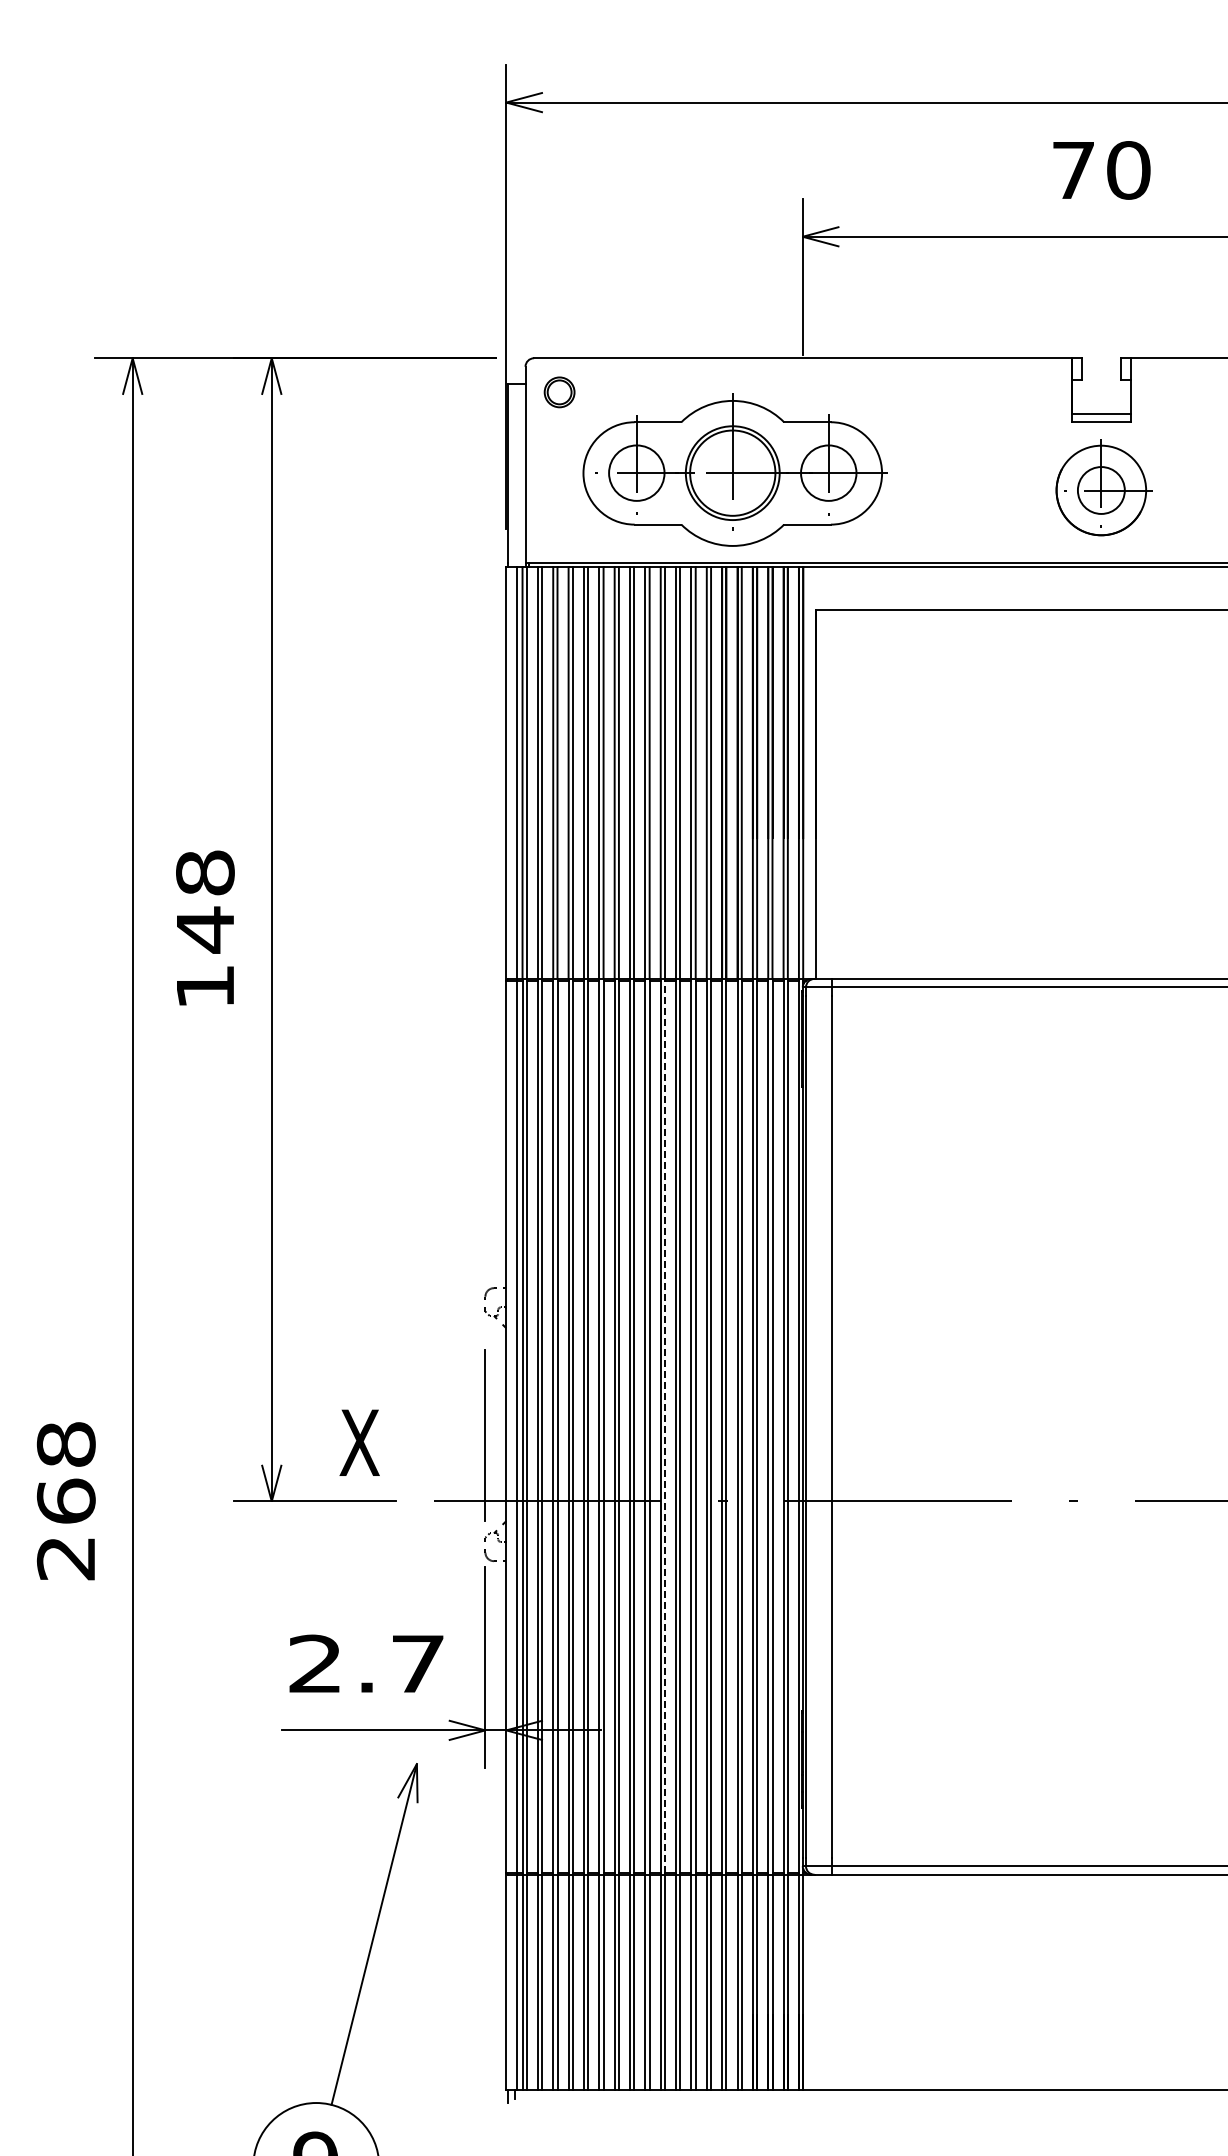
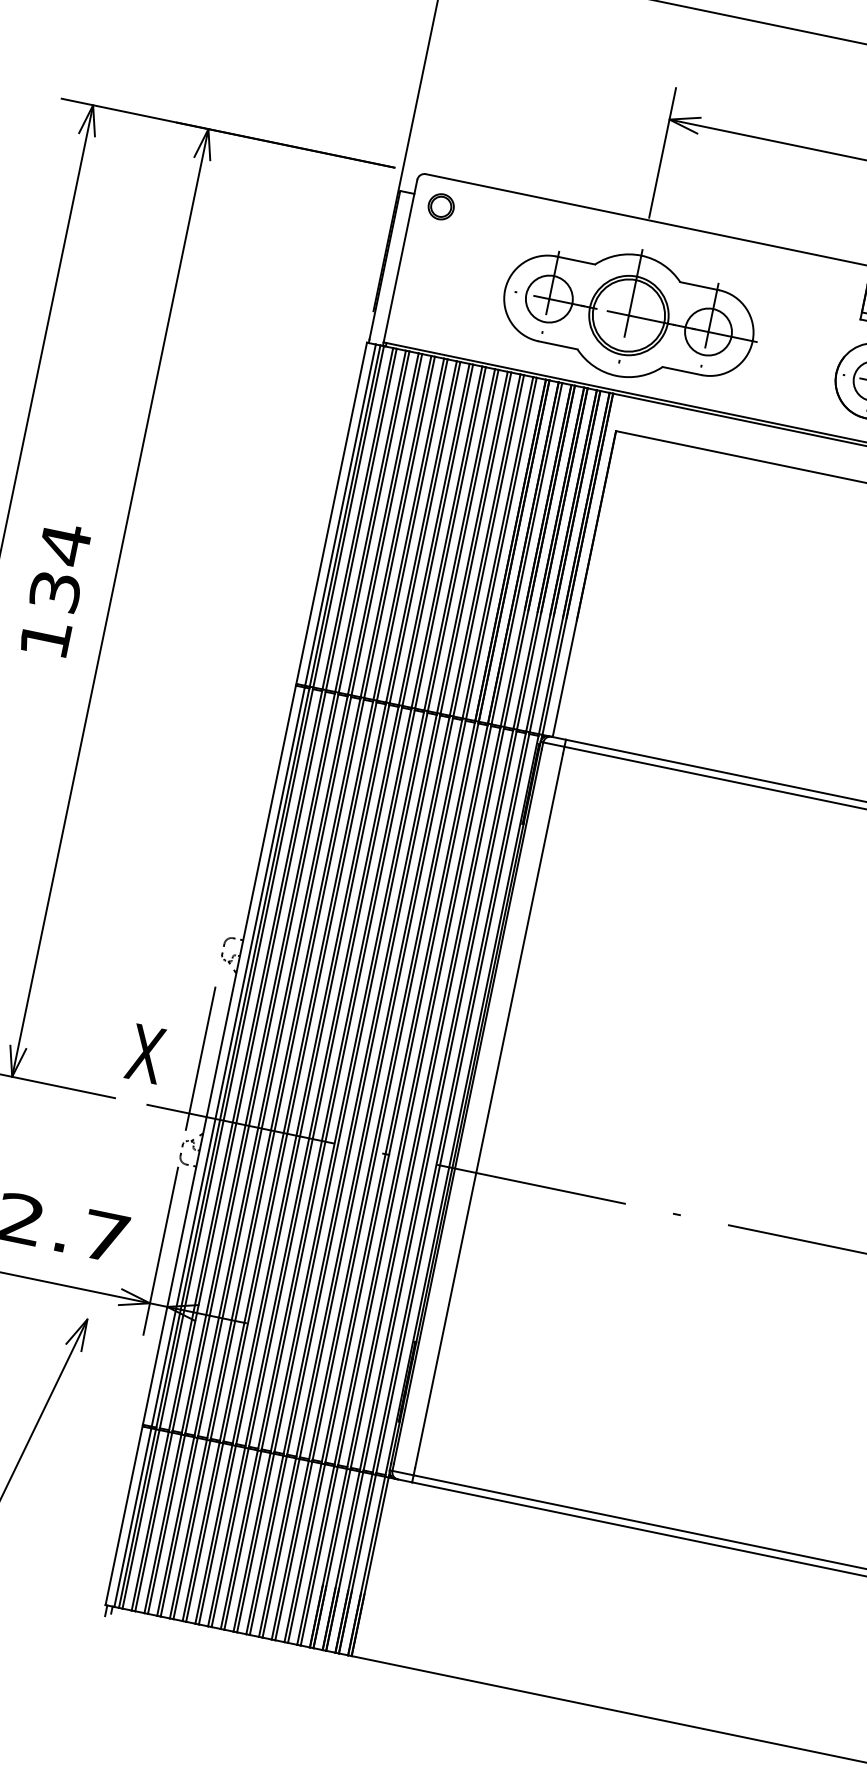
part: (734, 469) -> (630, 312), moved
text: (205, 901) -> (60, 568), 148 -> 134
line: (665, 1426) -> (351, 1082), dashed -> solid
text: (359, 1442) -> (145, 1053), moved

